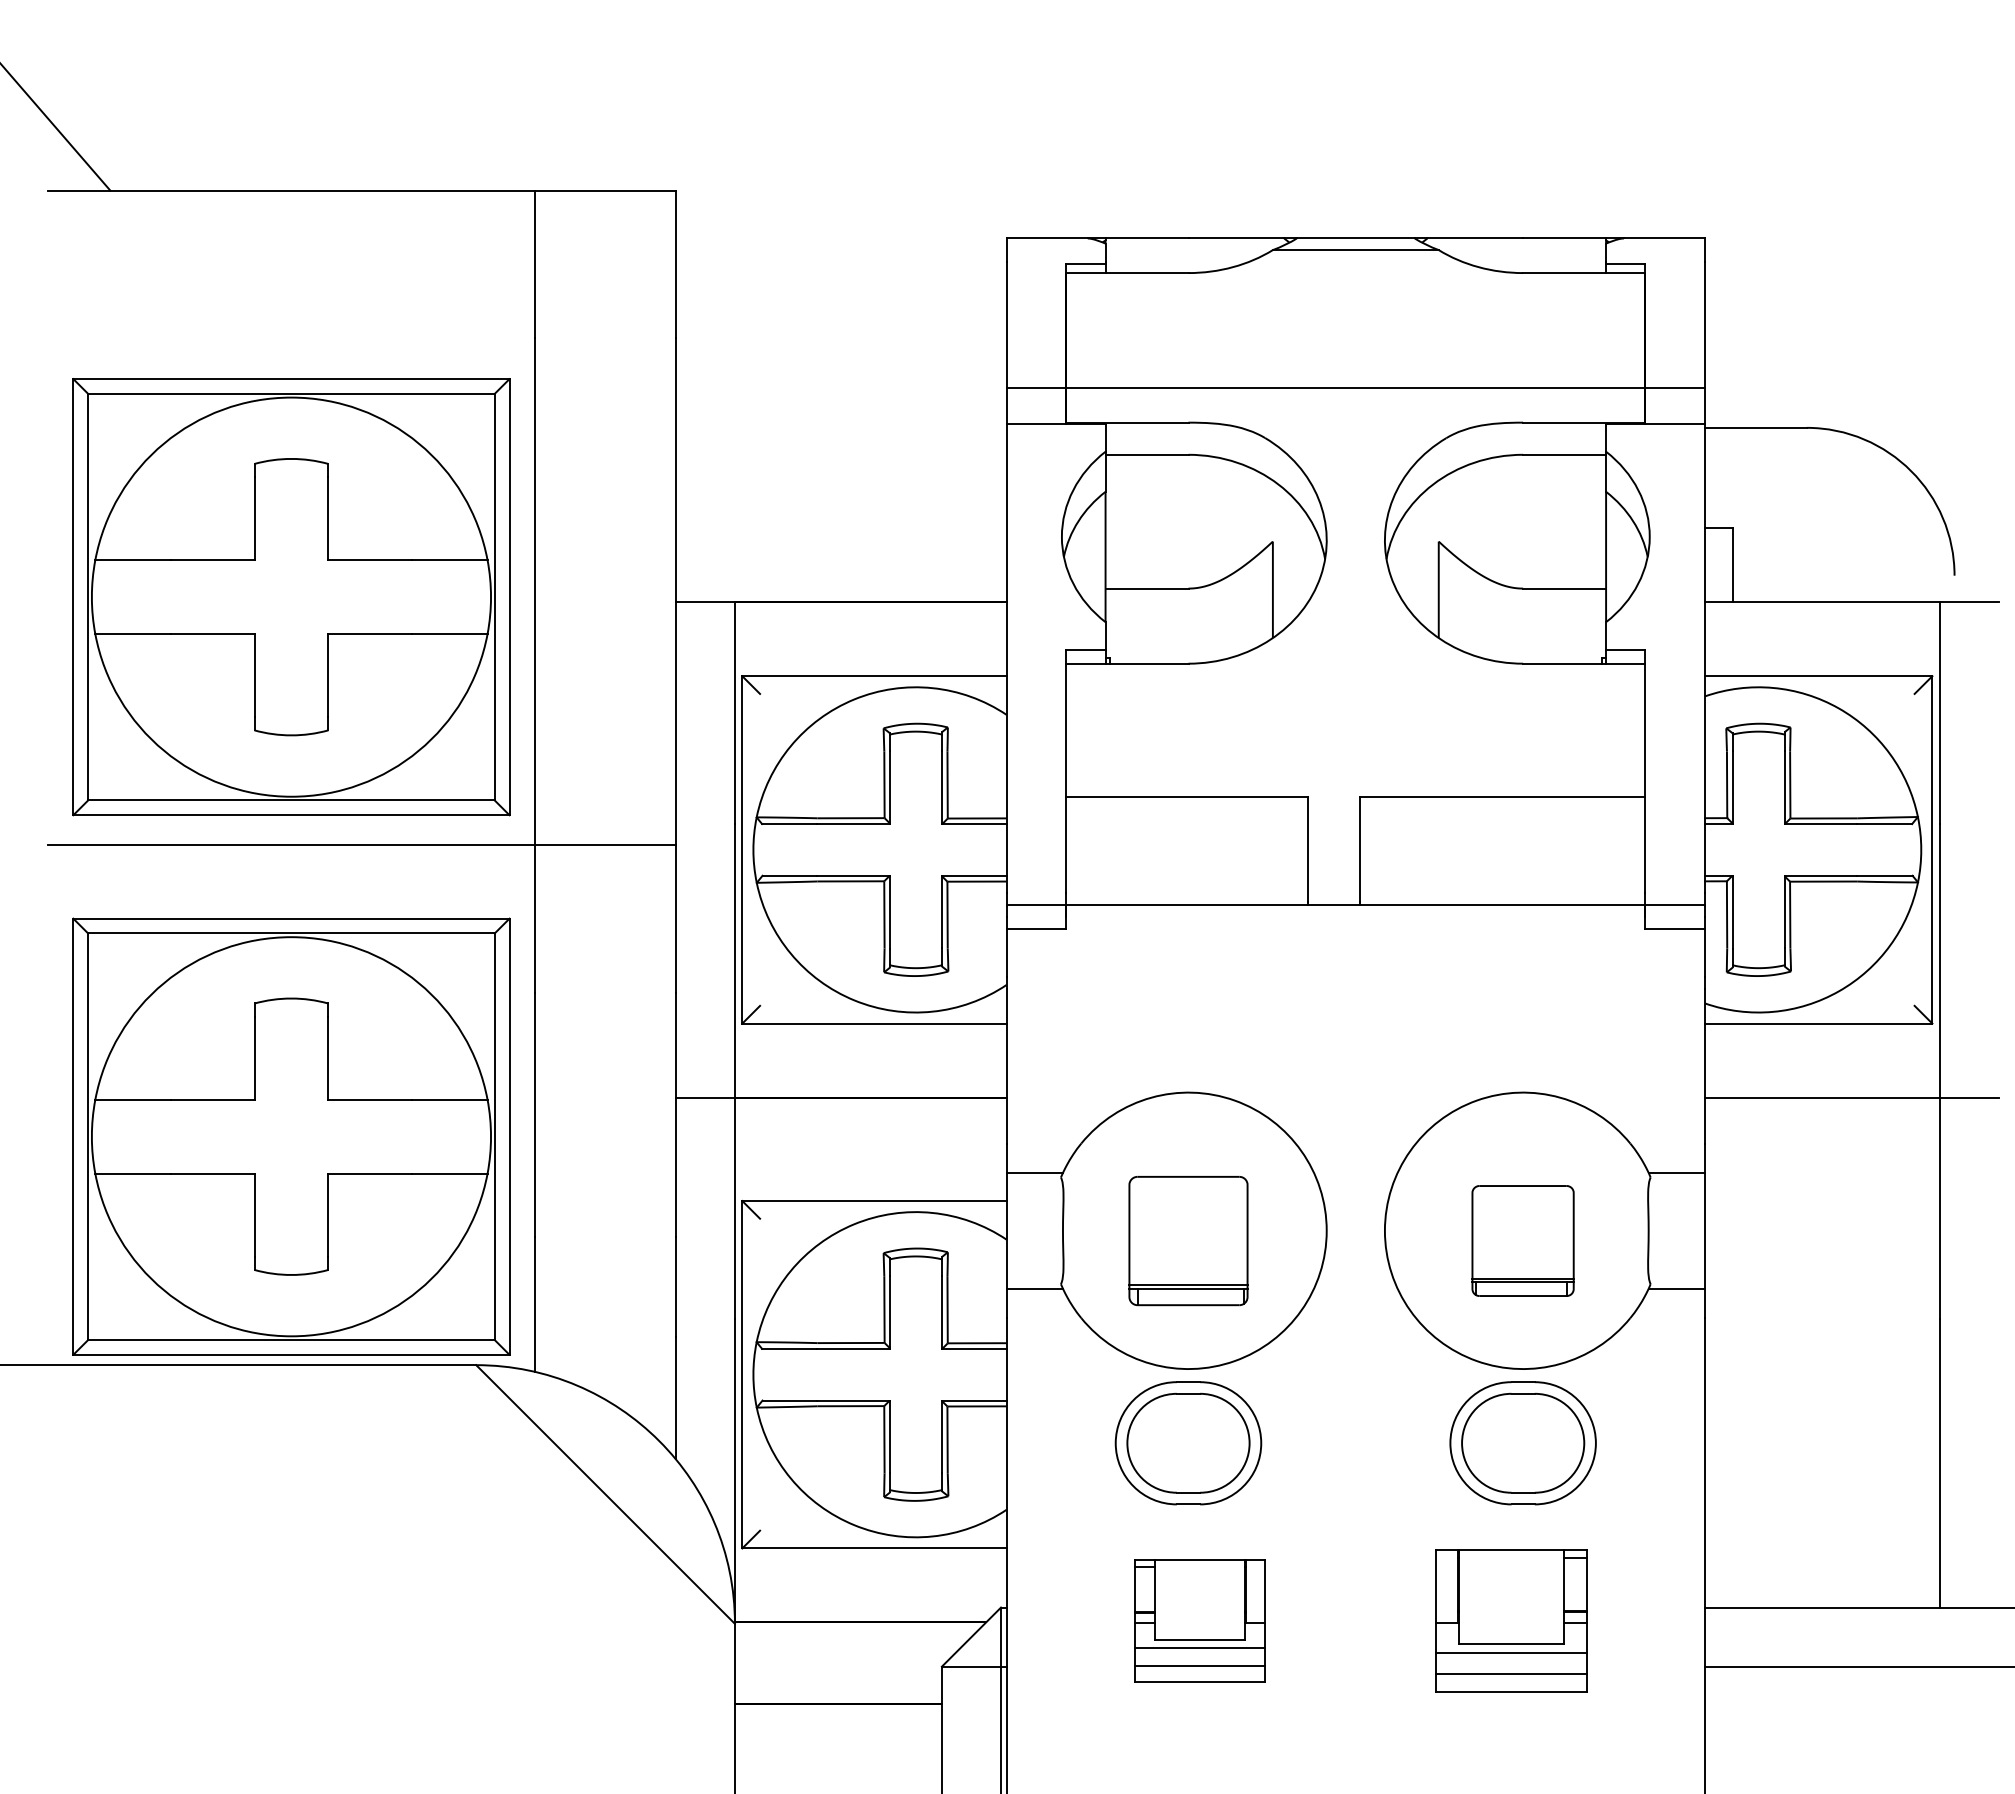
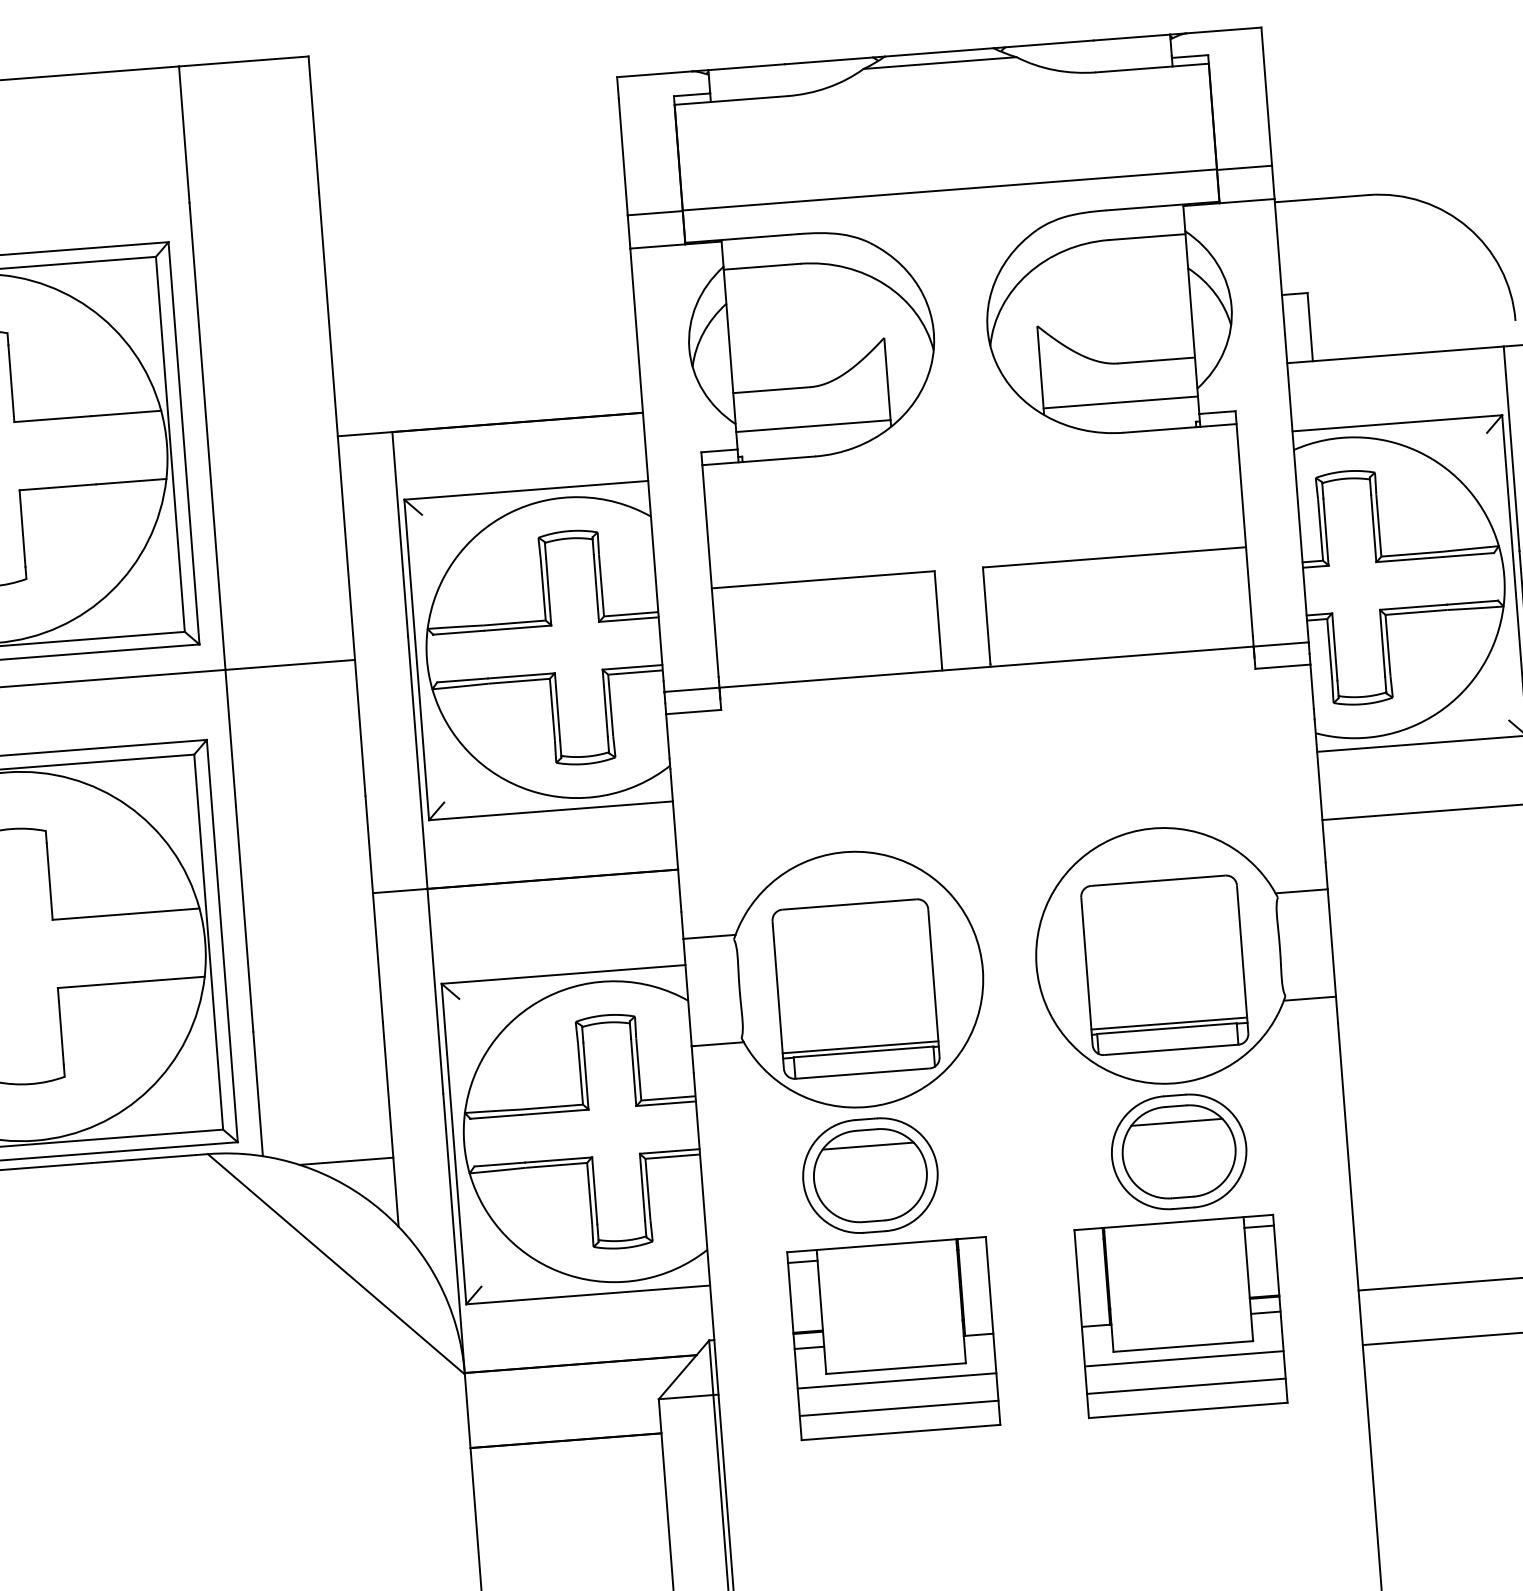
line: (1188, 630) -> (812, 425), added
line: (1522, 630) -> (1120, 402), added
part: (1188, 1240) -> (856, 988), size x1.43
part: (1522, 1240) -> (1164, 964), size x1.67
line: (624, 1384) -> (346, 1161), added
line: (1188, 1411) -> (868, 1146), added
line: (1522, 1411) -> (1176, 1122), added
part: (1199, 1620) -> (893, 1338), size x1.67
part: (1511, 1620) -> (1180, 1316), size x1.43

